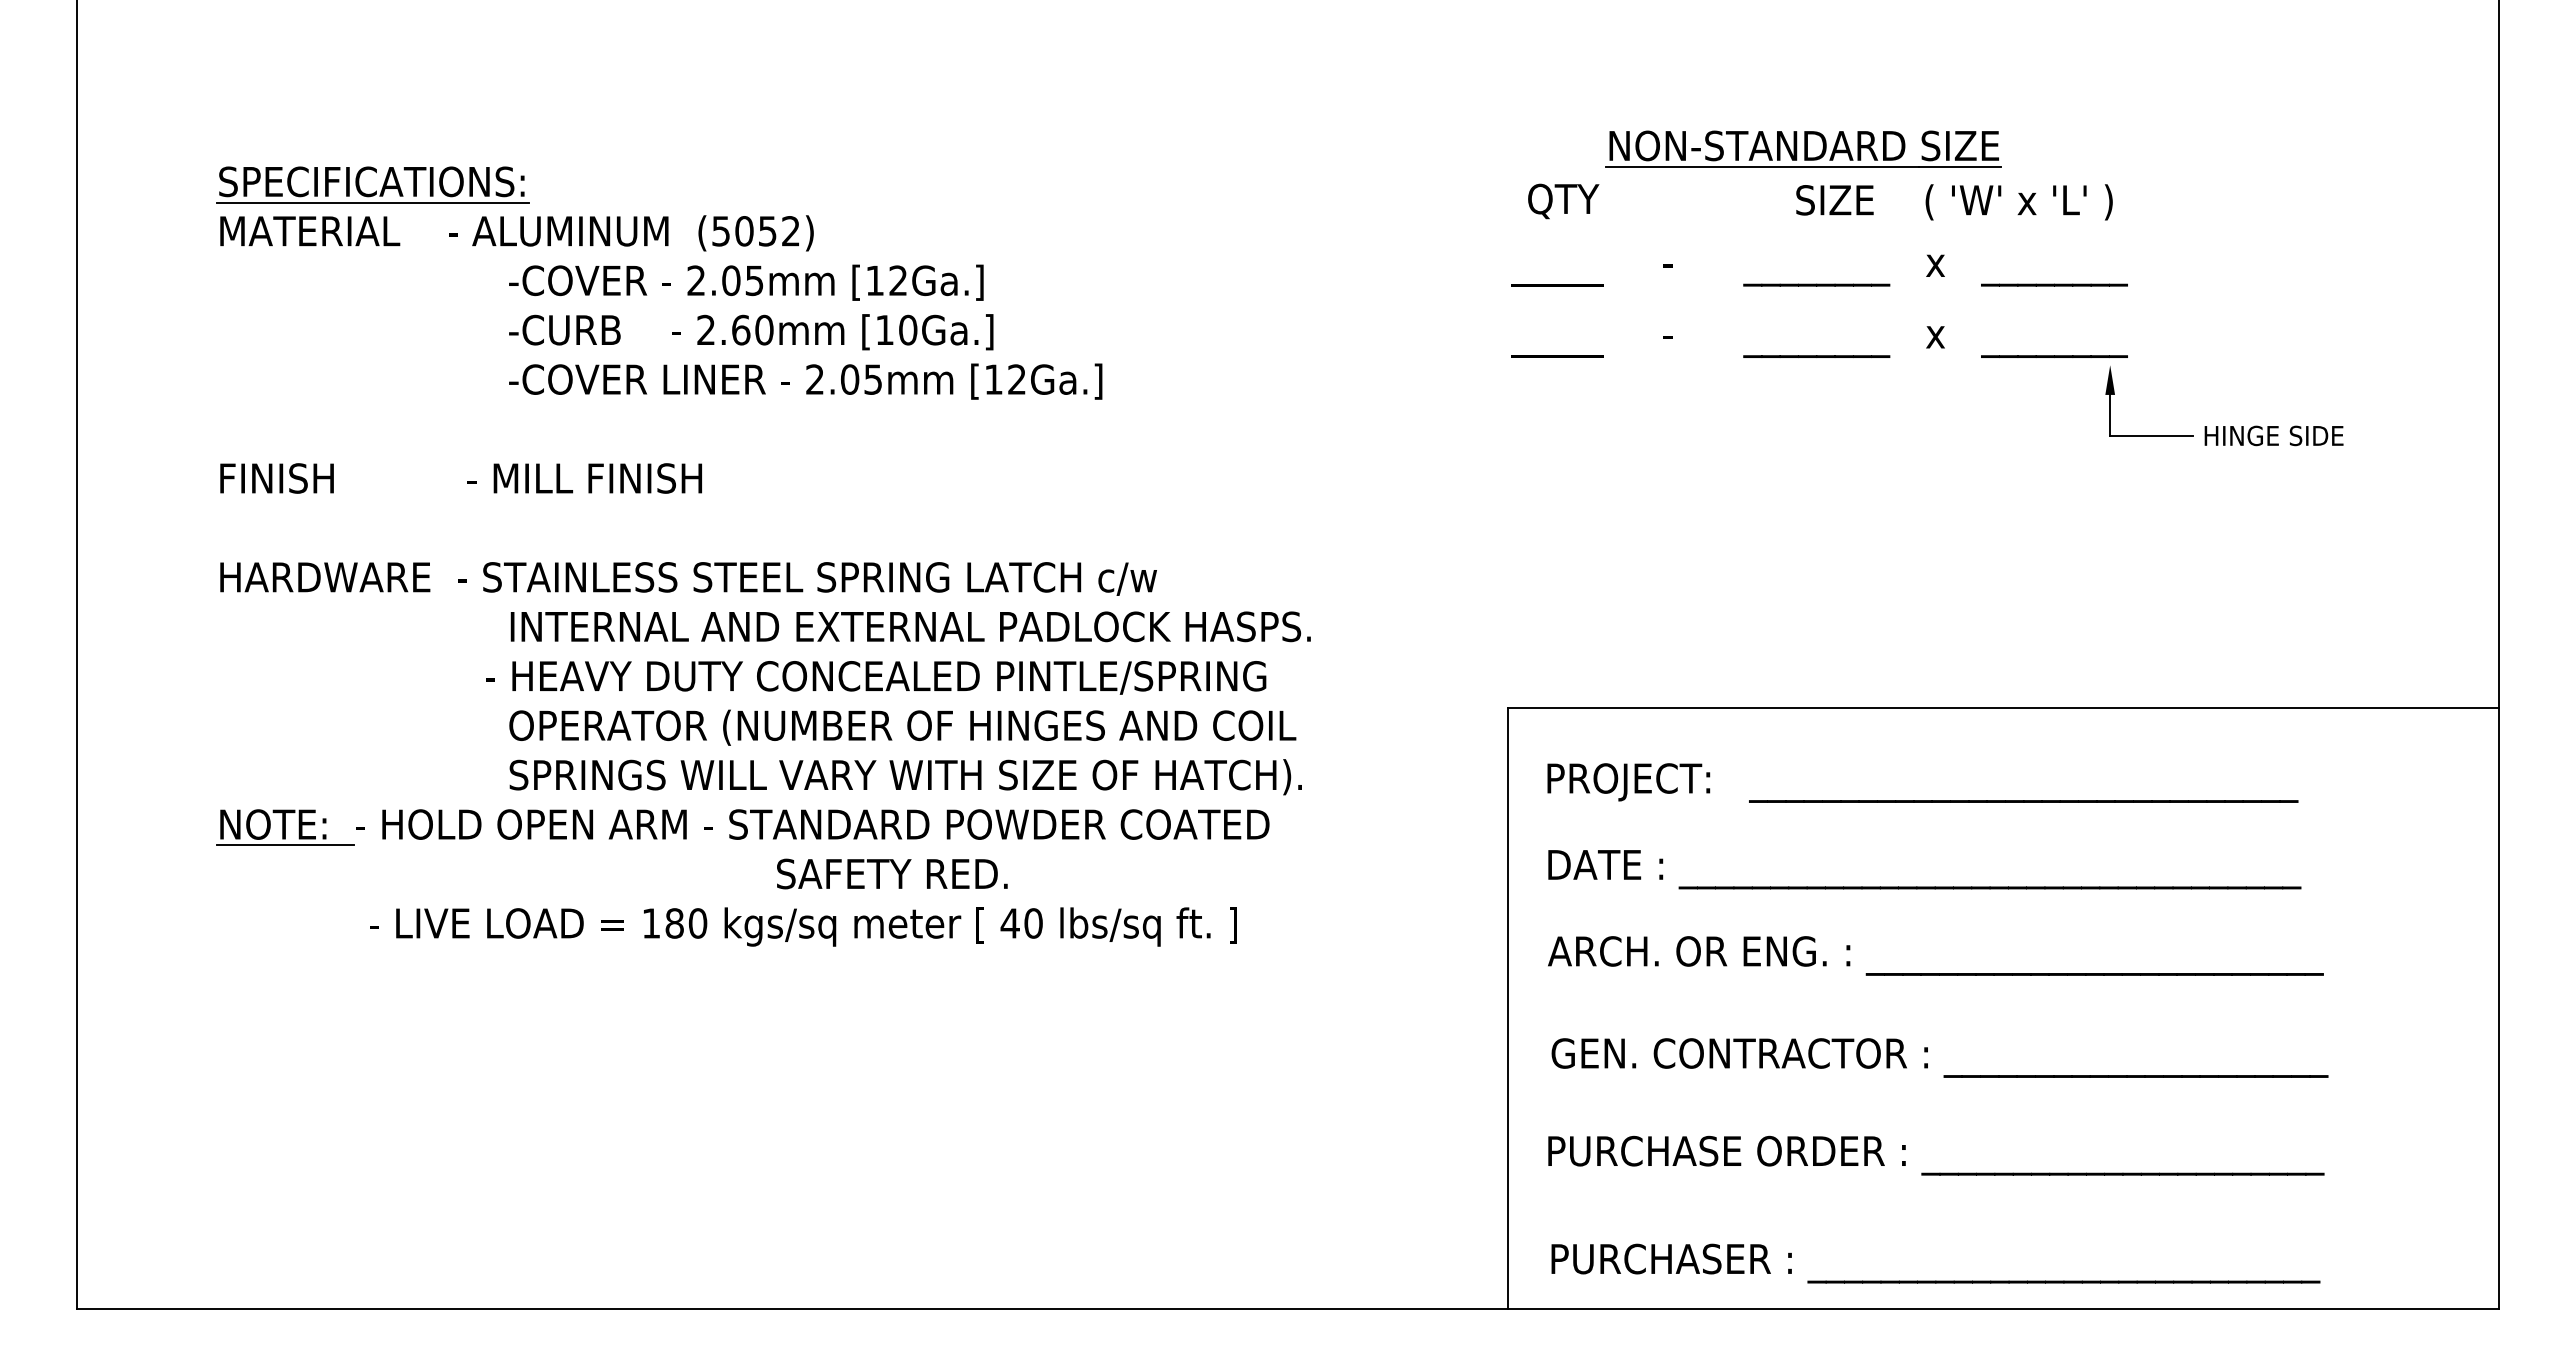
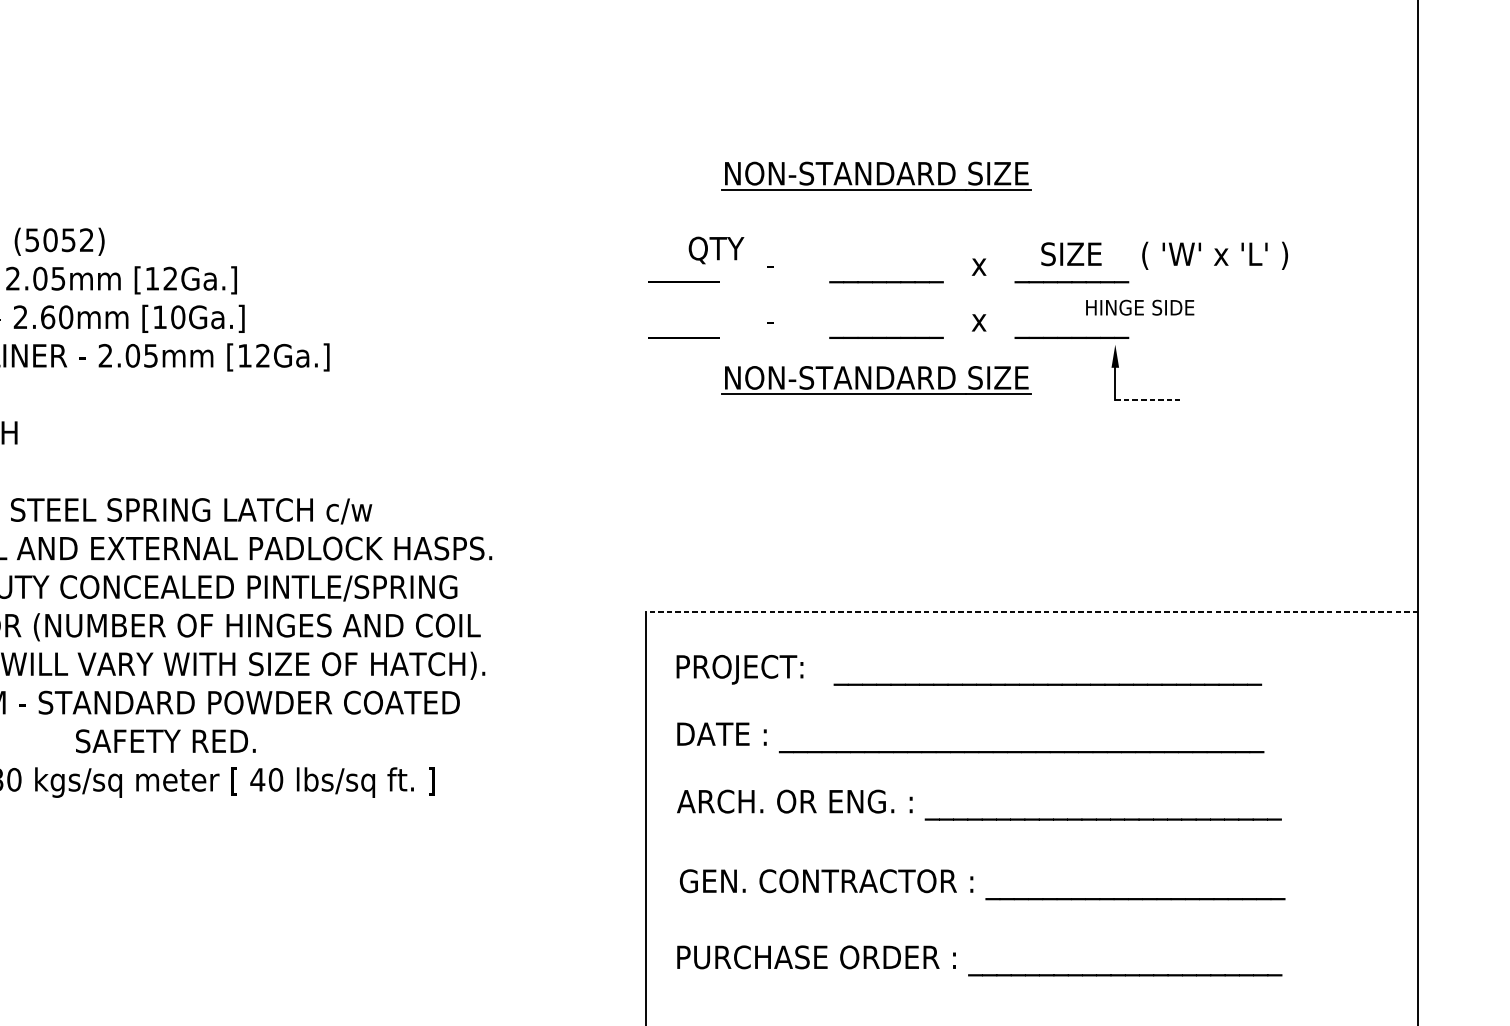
text: (1563, 201) -> (716, 250), moved
text: (1954, 202) -> (1164, 255), moved
part: (1803, 410) -> (876, 379), added
text: (2273, 435) -> (1139, 307), moved
line: (2152, 436) -> (1148, 400), solid -> dashed
line: (2002, 708) -> (1031, 612), solid -> dashed

